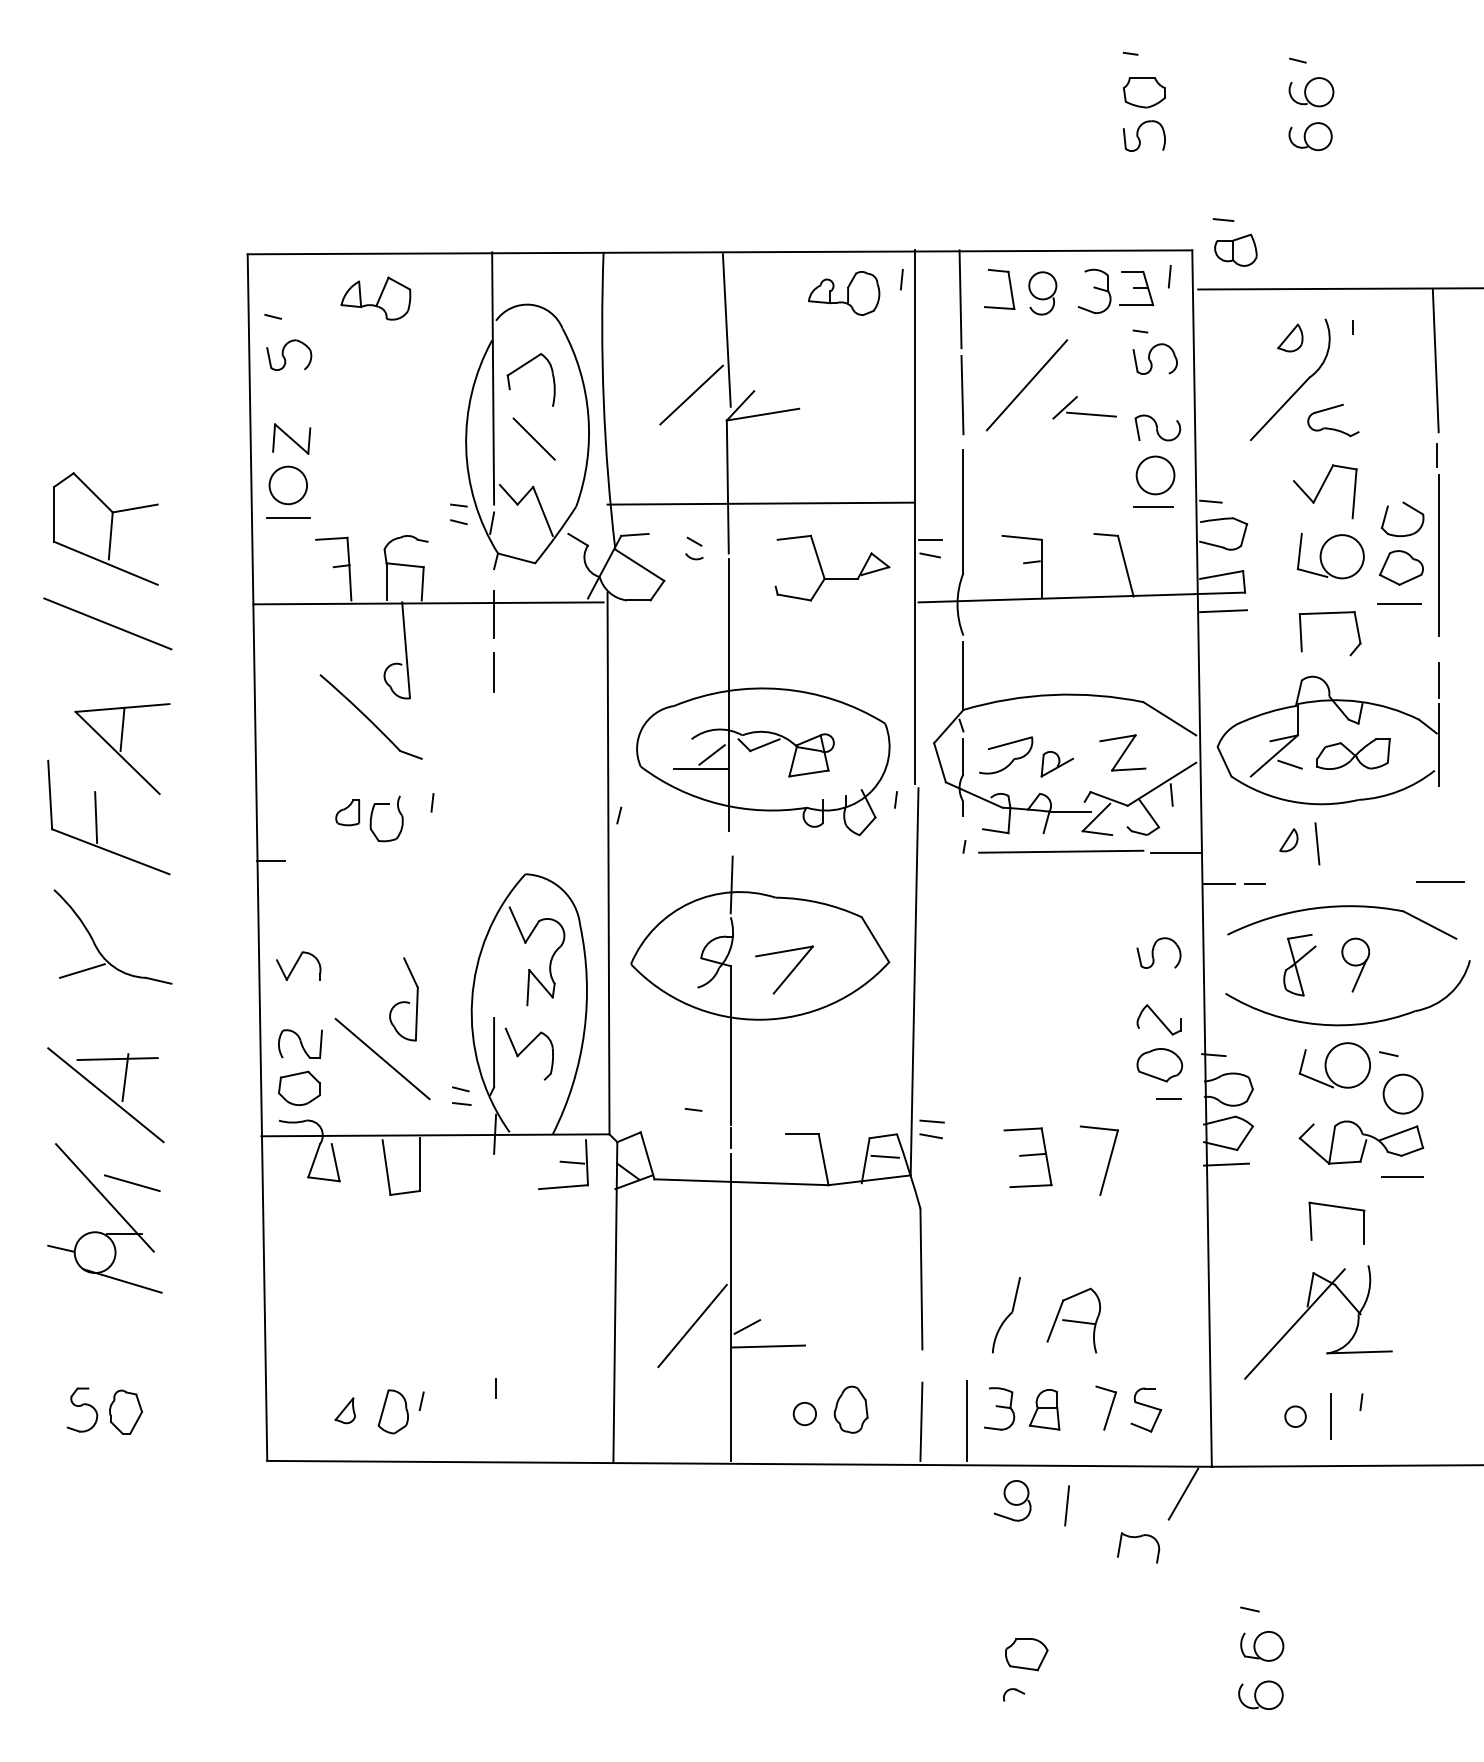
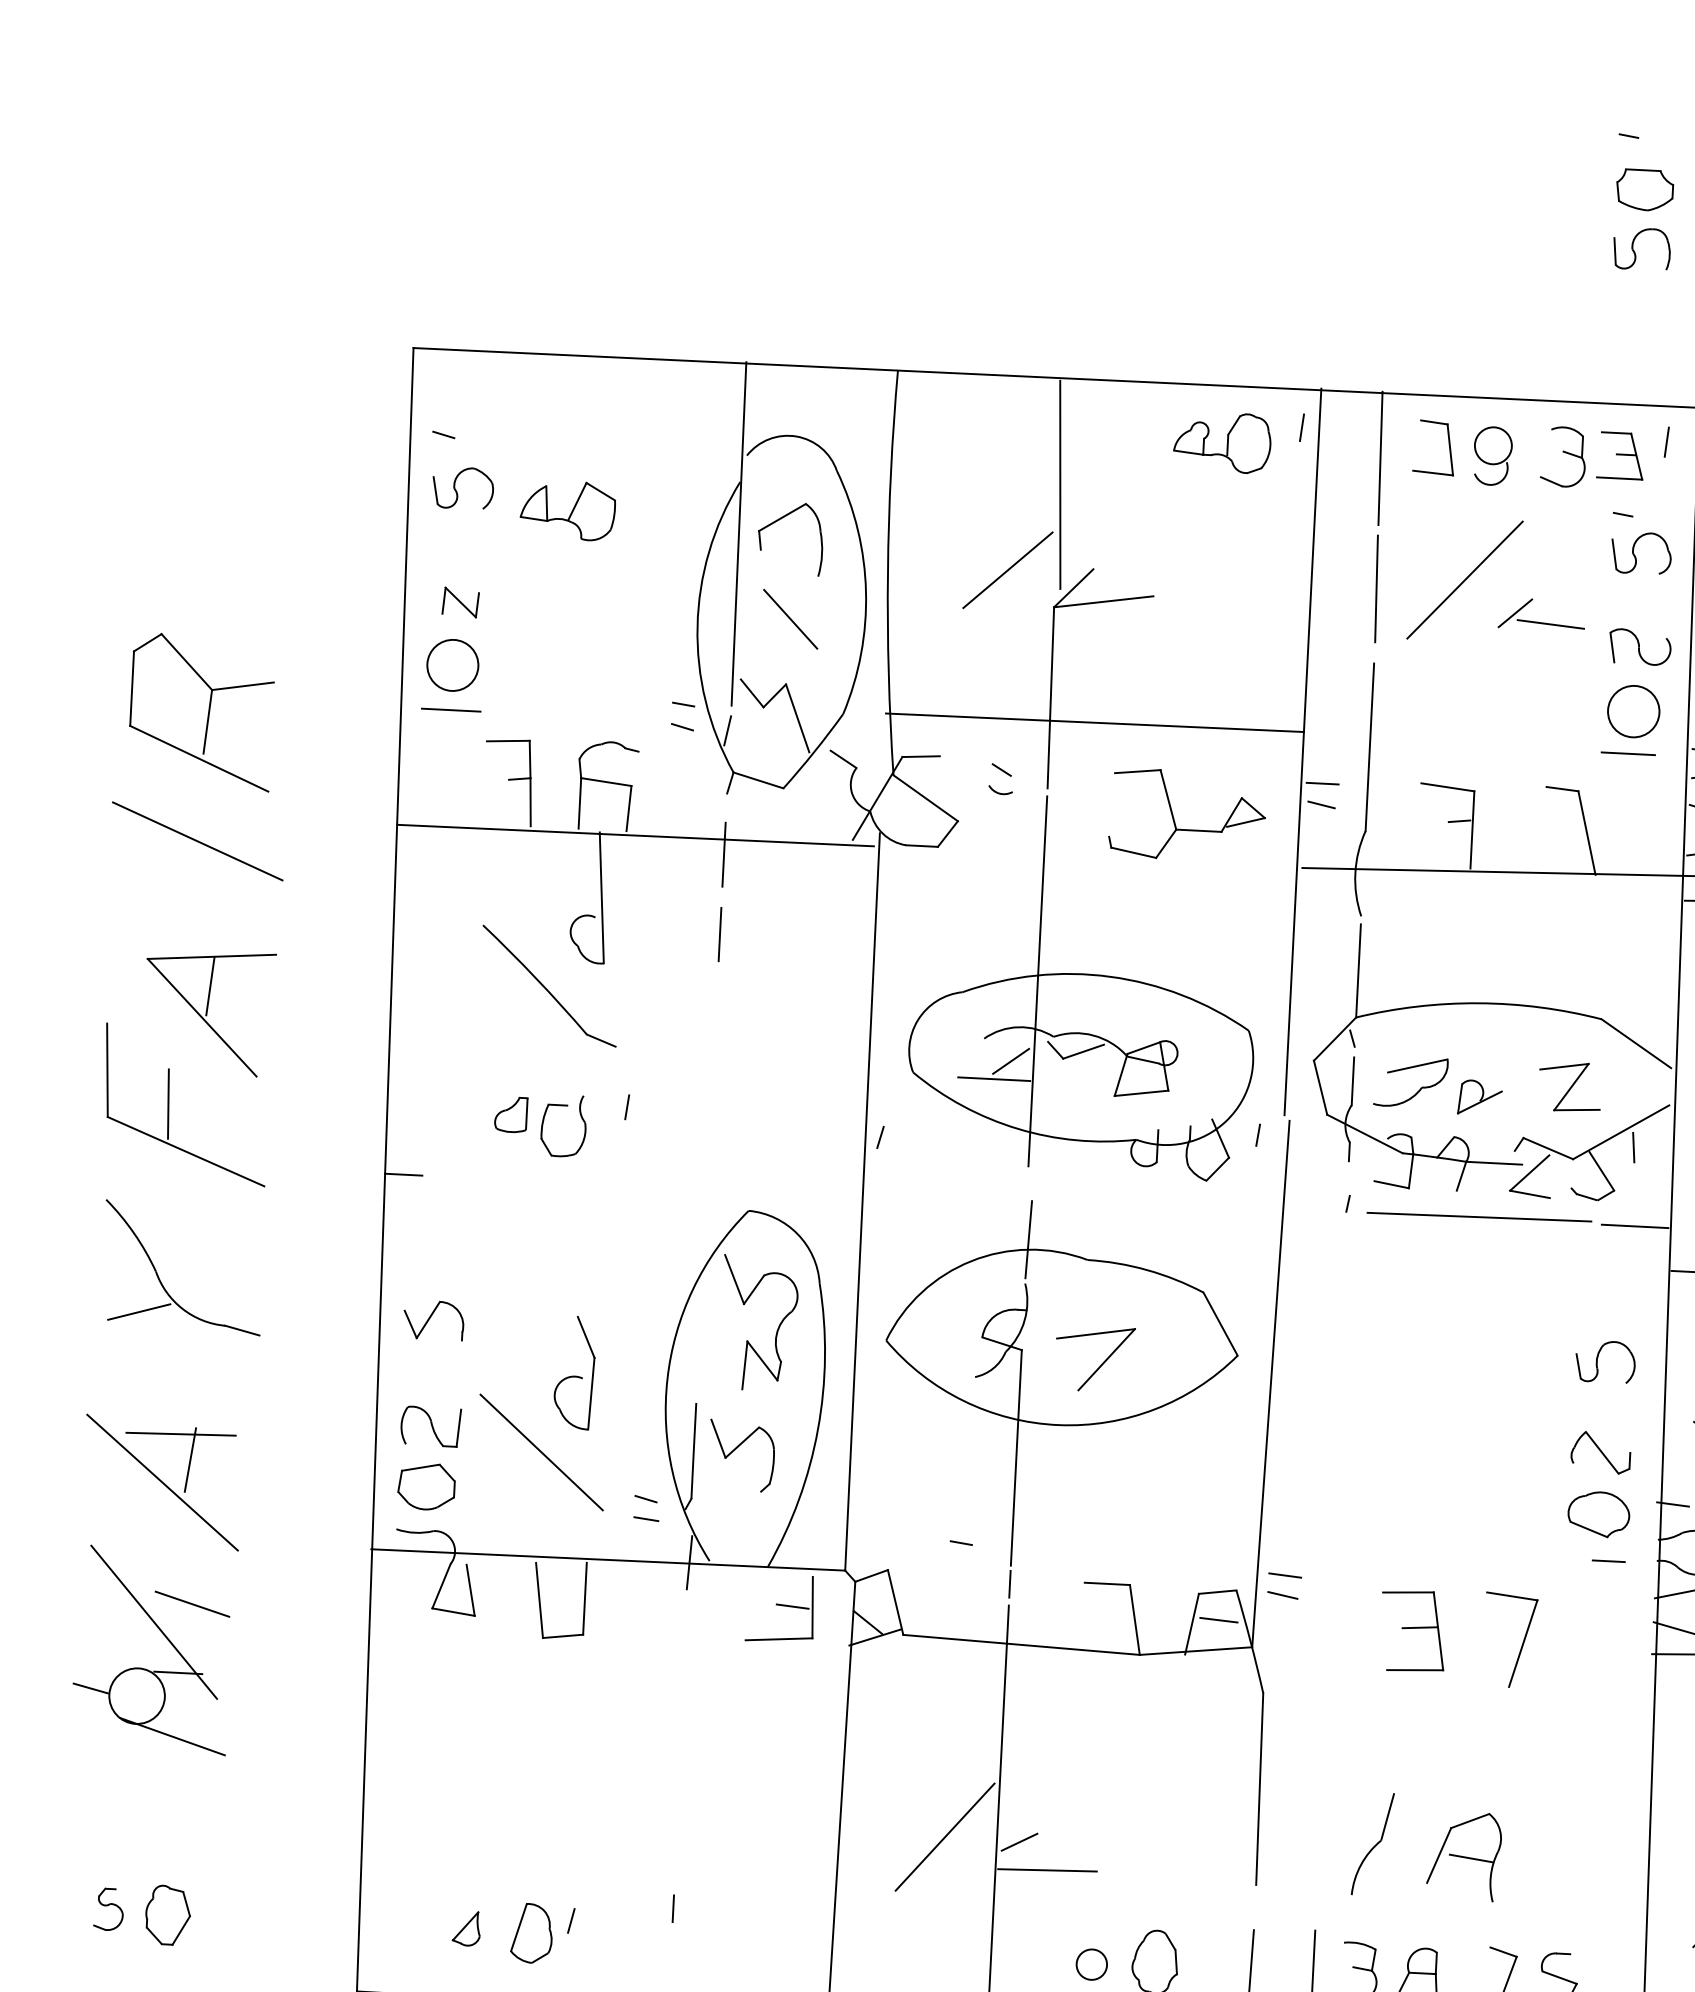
part: (375, 298) -> (567, 510), moved
part: (291, 438) -> (460, 601), size x0.7
part: (82, 1409) -> (109, 1908), size x0.7

